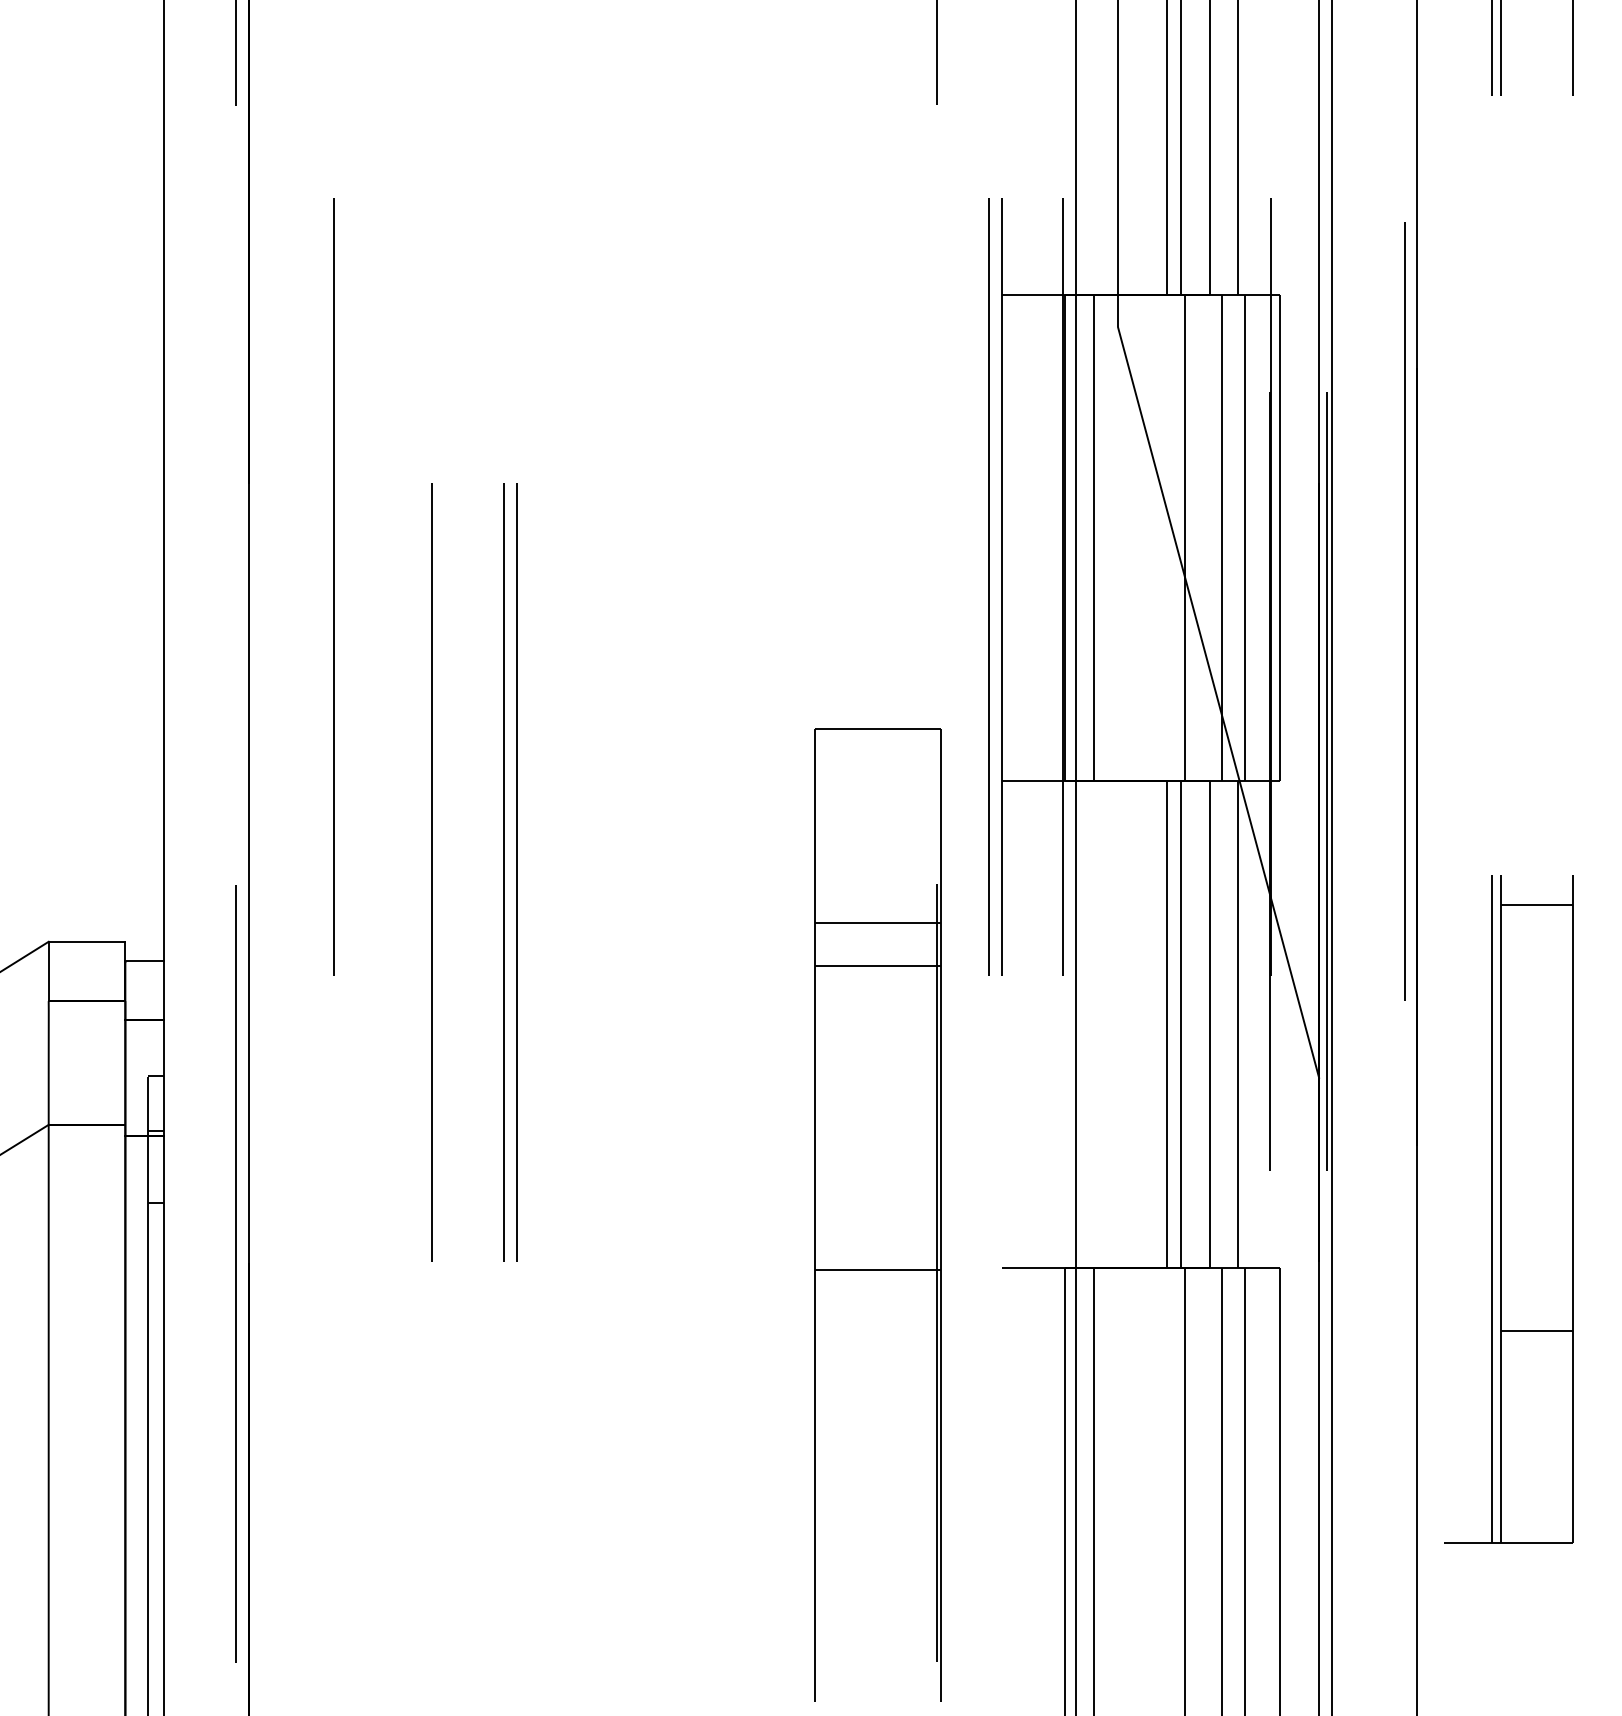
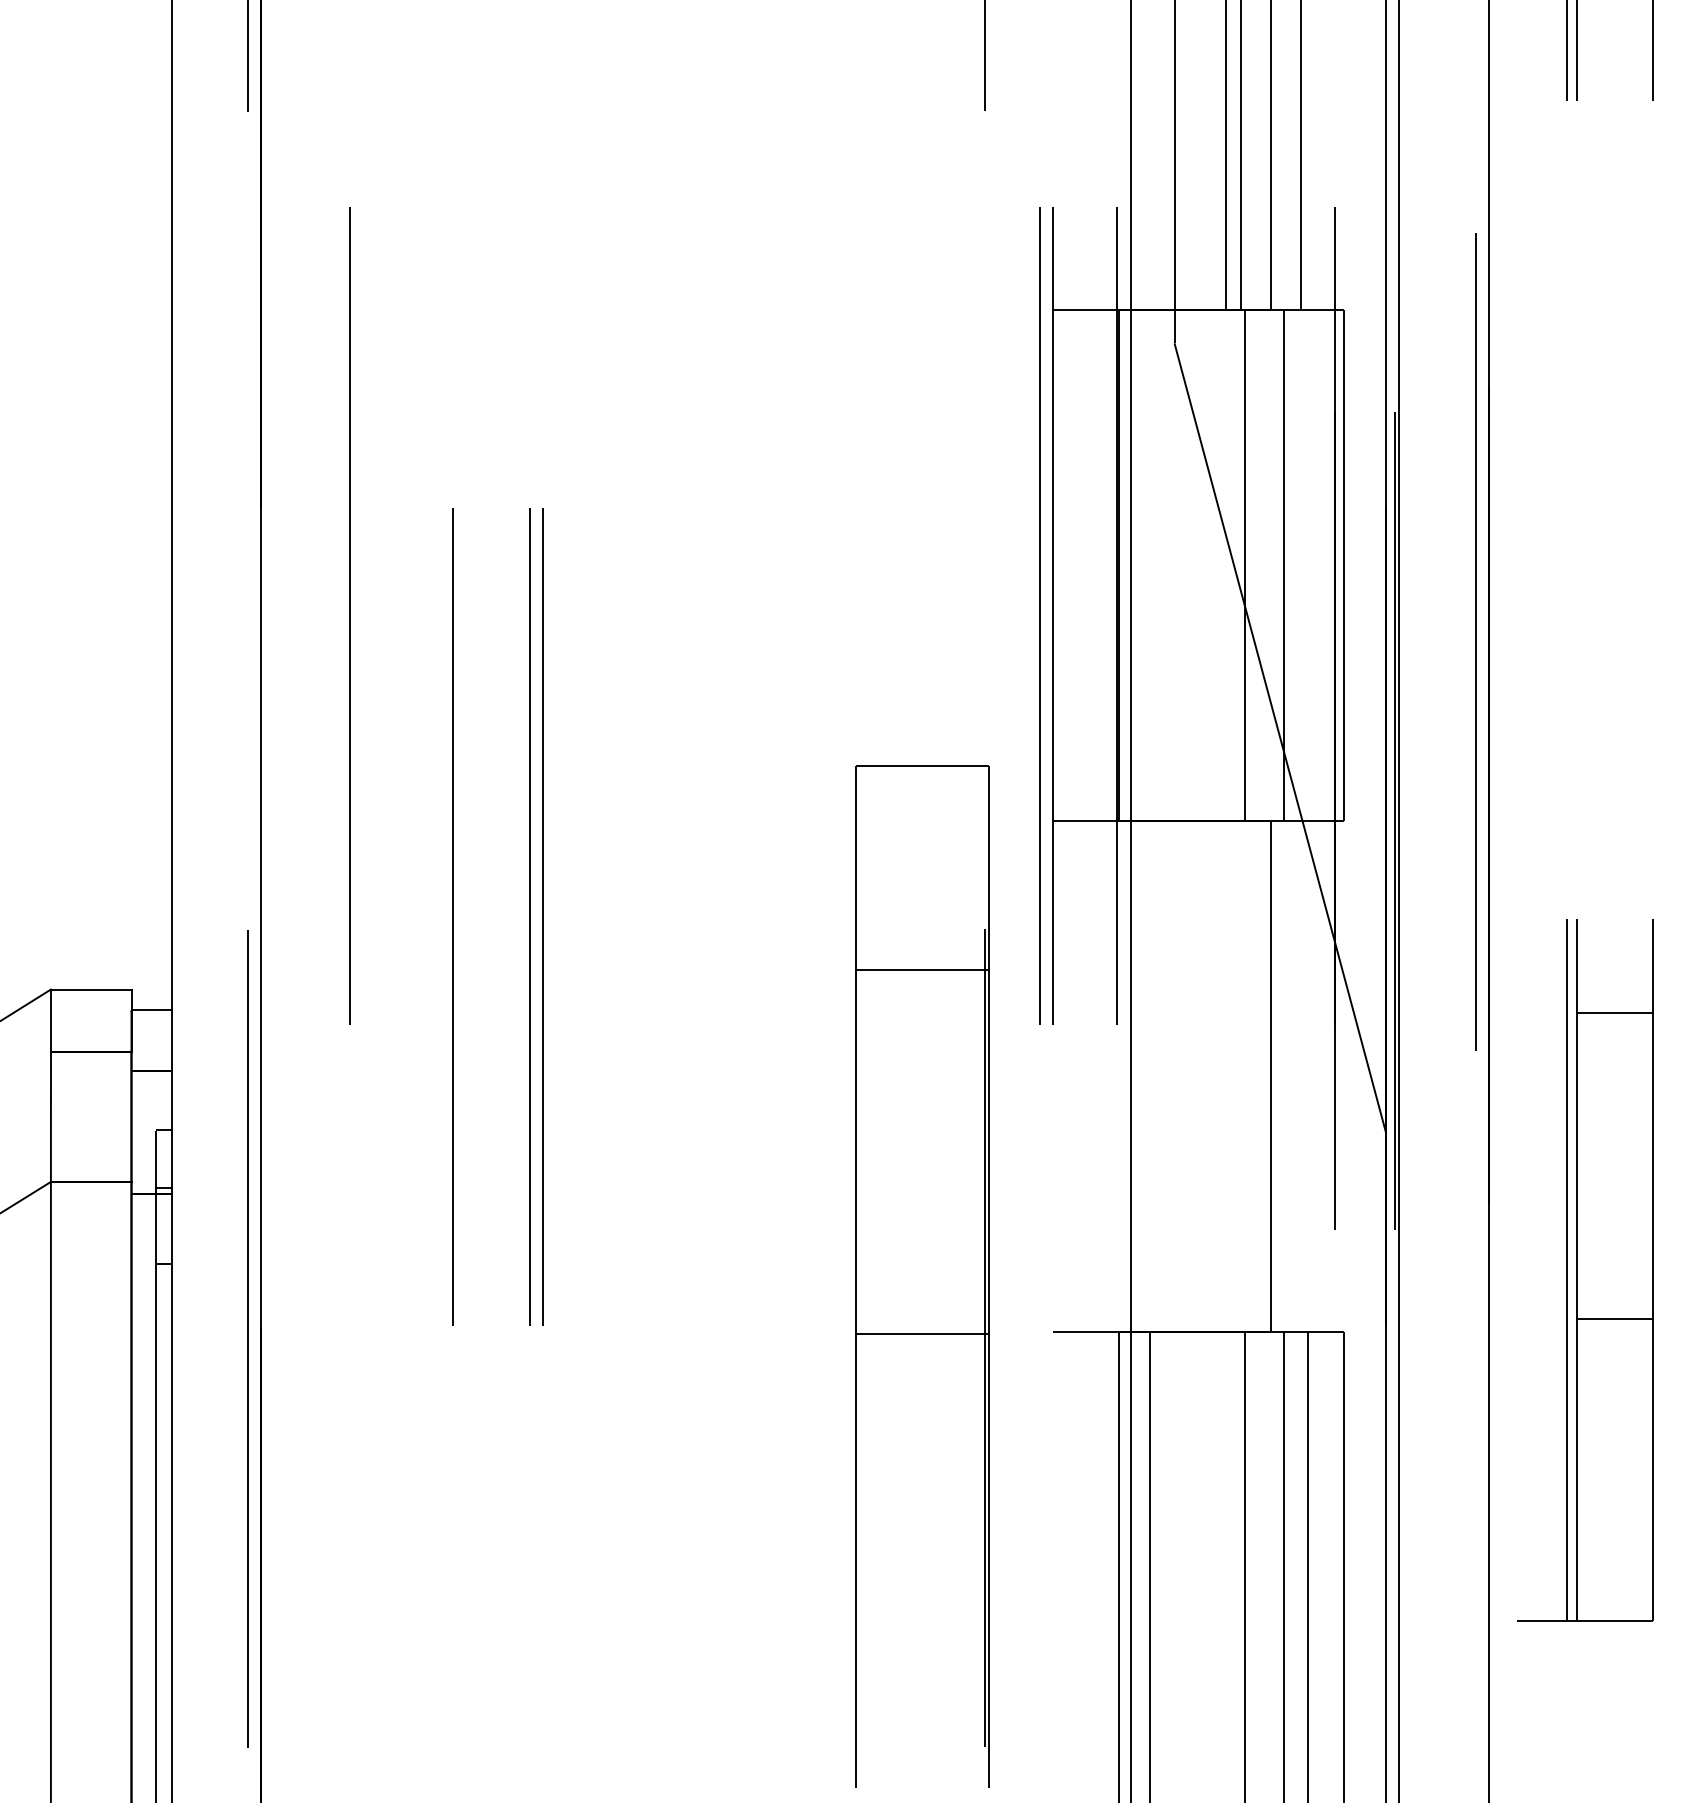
line: (1094, 537) -> (1149, 564), removed
line: (1245, 537) -> (1308, 564), removed
line: (1536, 905) -> (1614, 1013), moved
line: (878, 965) -> (922, 1014), removed
line: (1166, 1024) -> (1225, 1076), removed
line: (1180, 1024) -> (1240, 1076), removed
line: (1237, 1024) -> (1300, 1076), removed
line: (1536, 1330) -> (1614, 1319), moved

